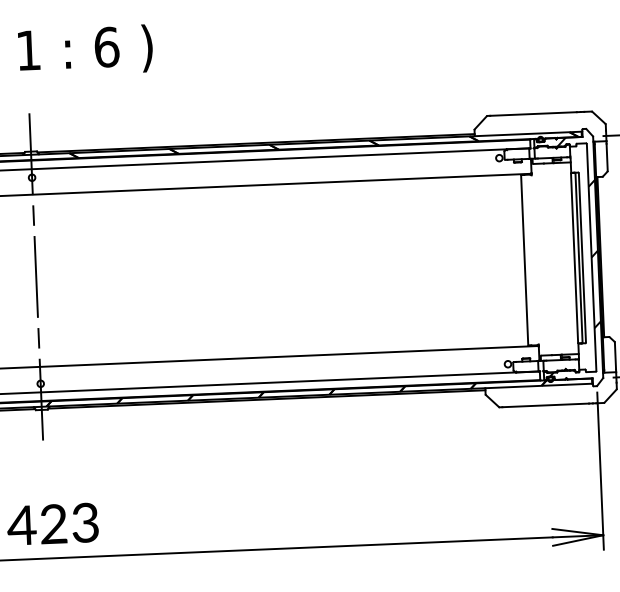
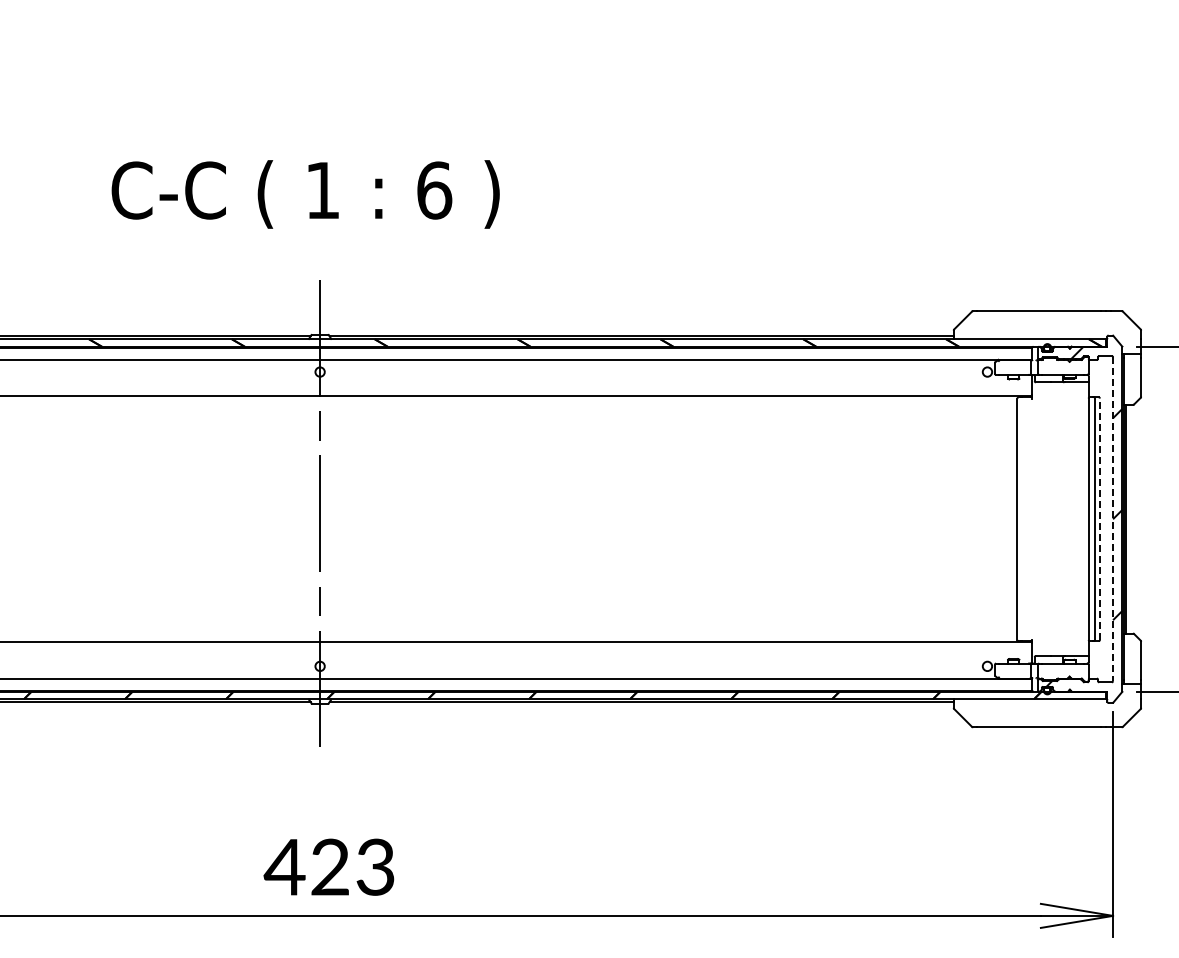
line: (591, 257) -> (1113, 519), solid -> dashed
line: (582, 258) -> (1099, 519), solid -> dashed

